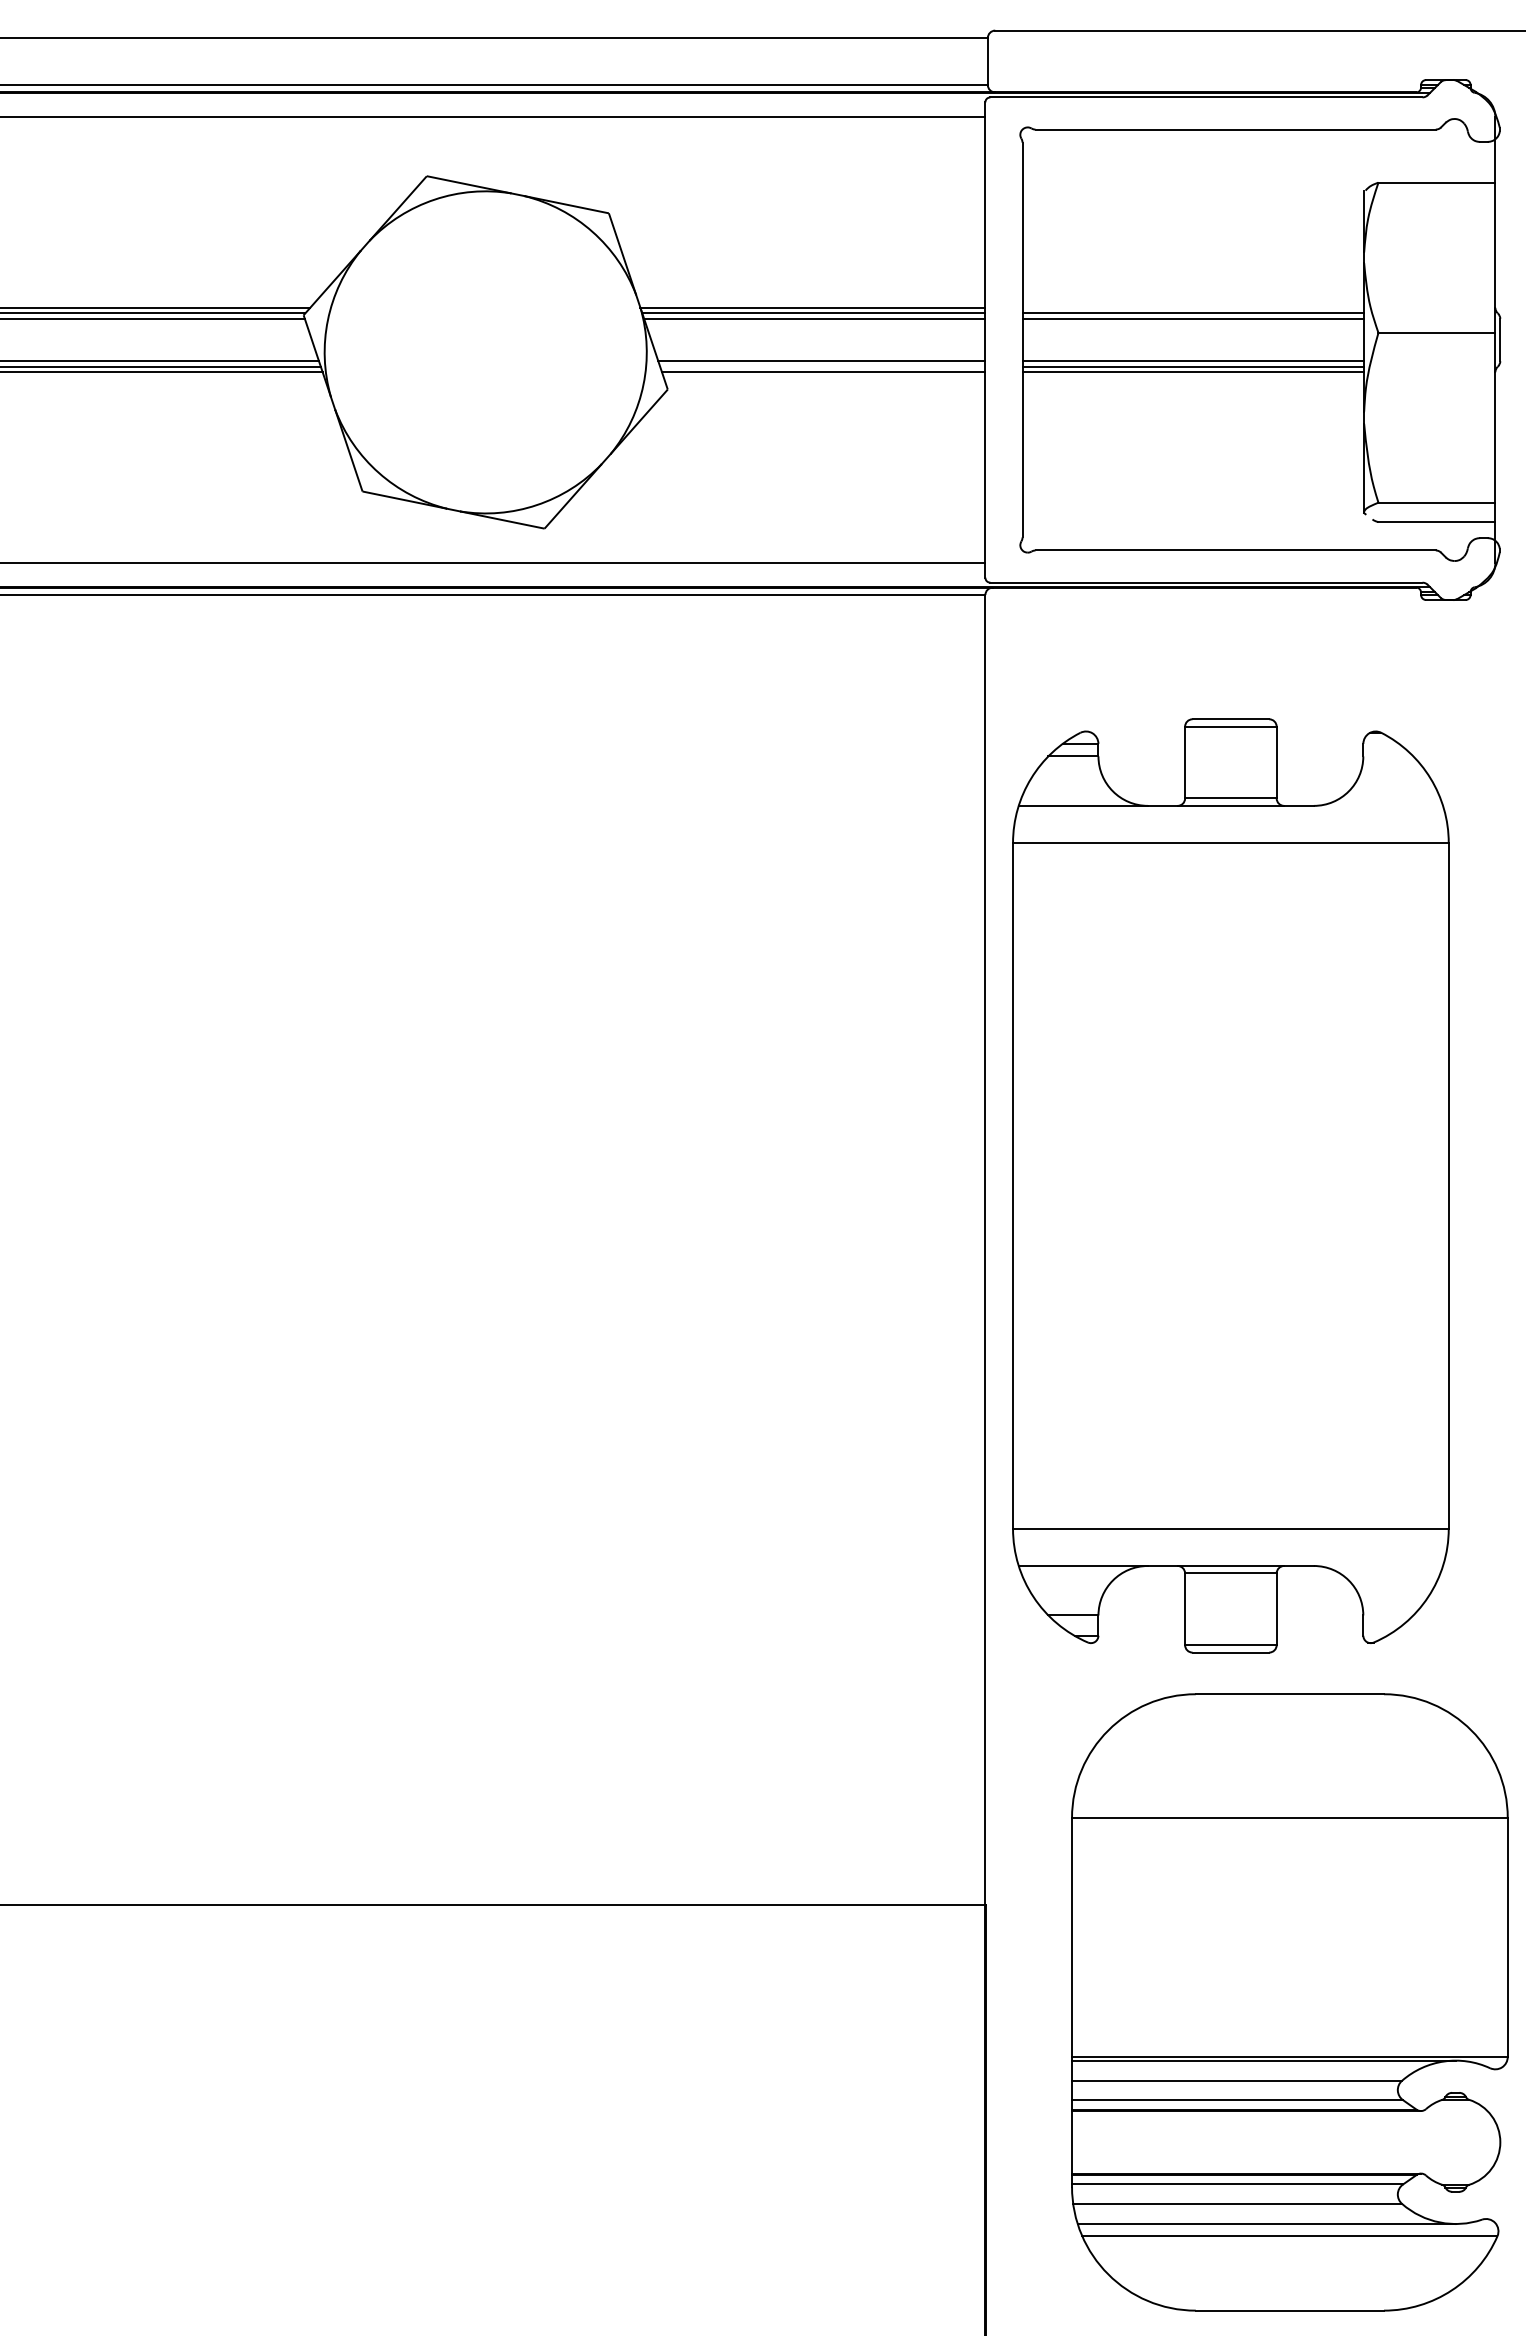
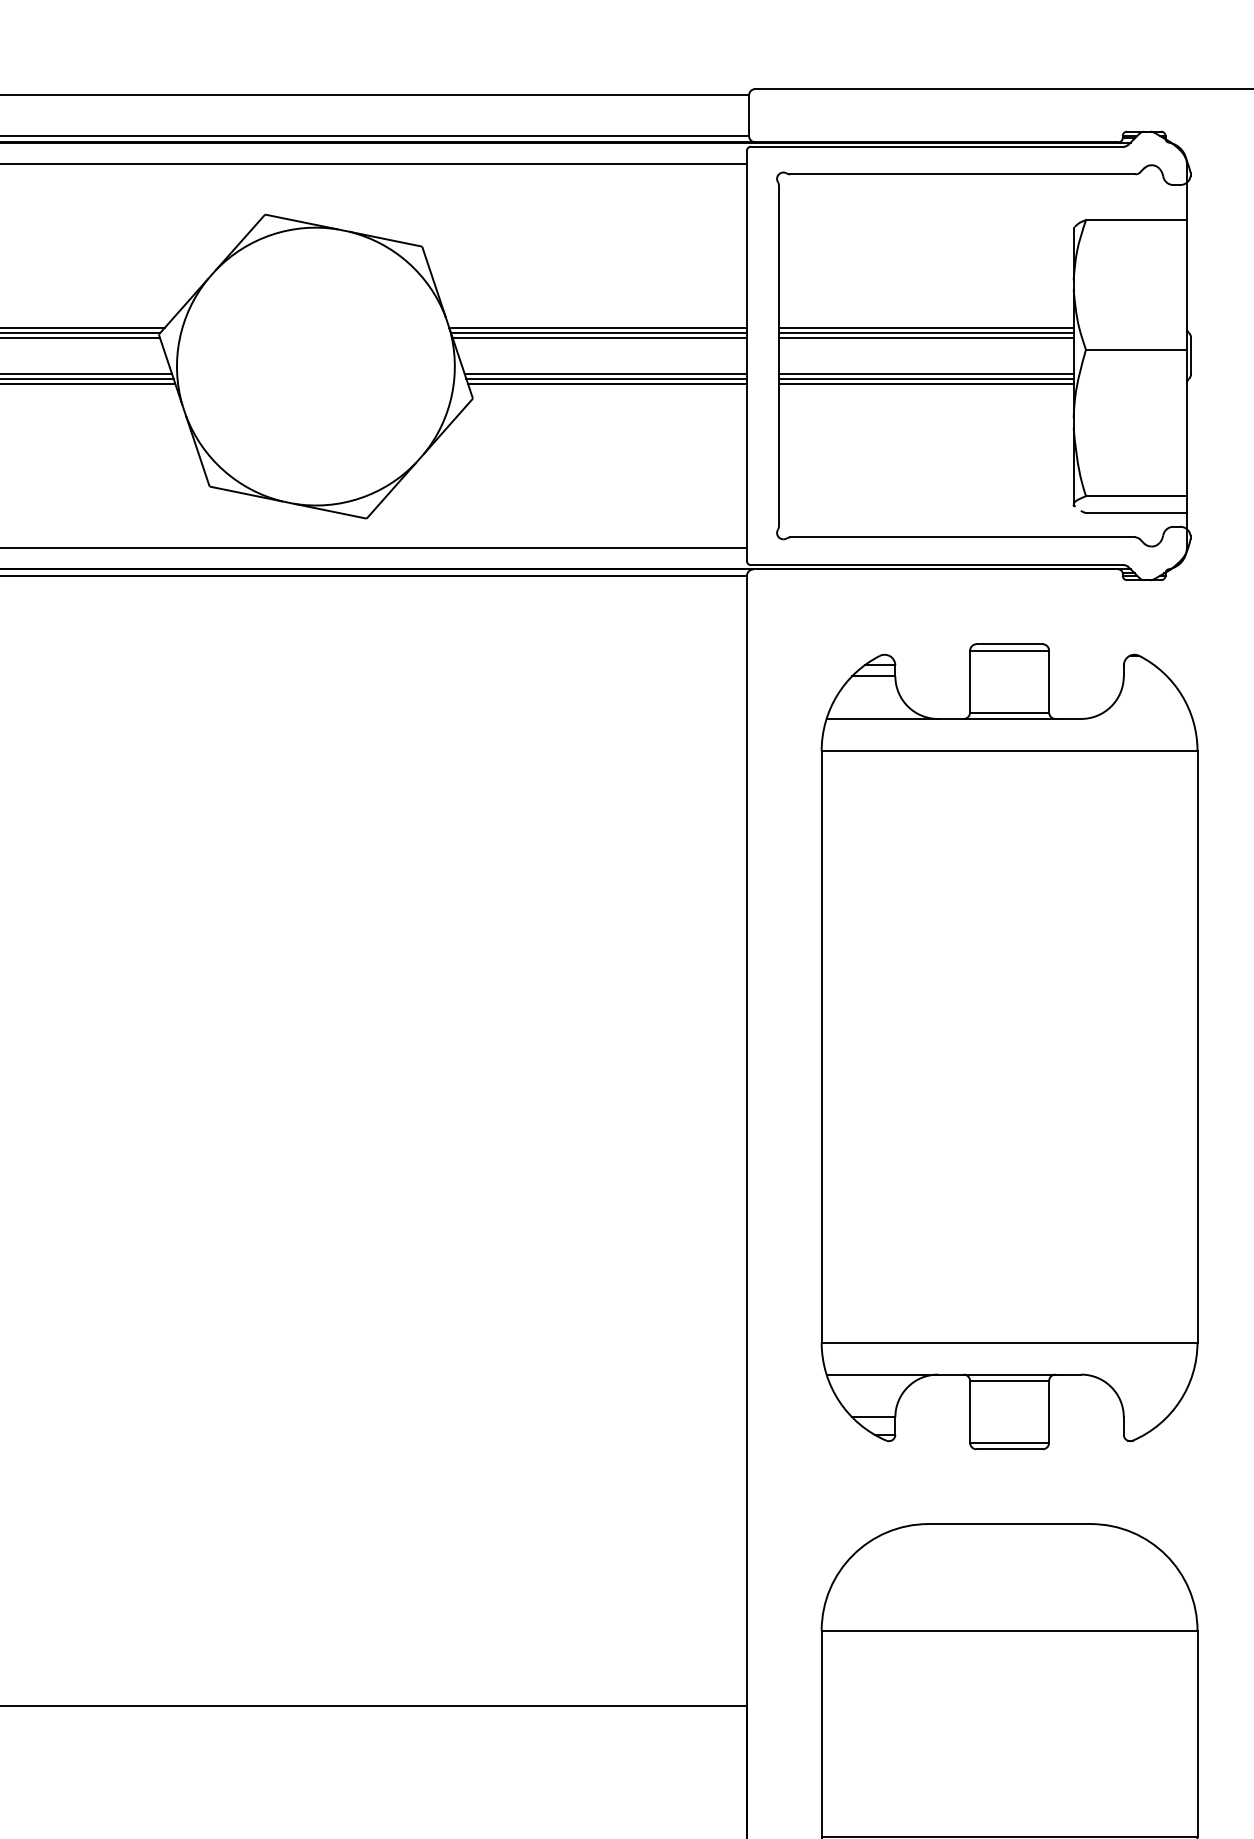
line: (1193, 307) -> (926, 327), added
line: (822, 366) -> (606, 378), added
part: (1230, 1185) -> (1009, 1046), moved

